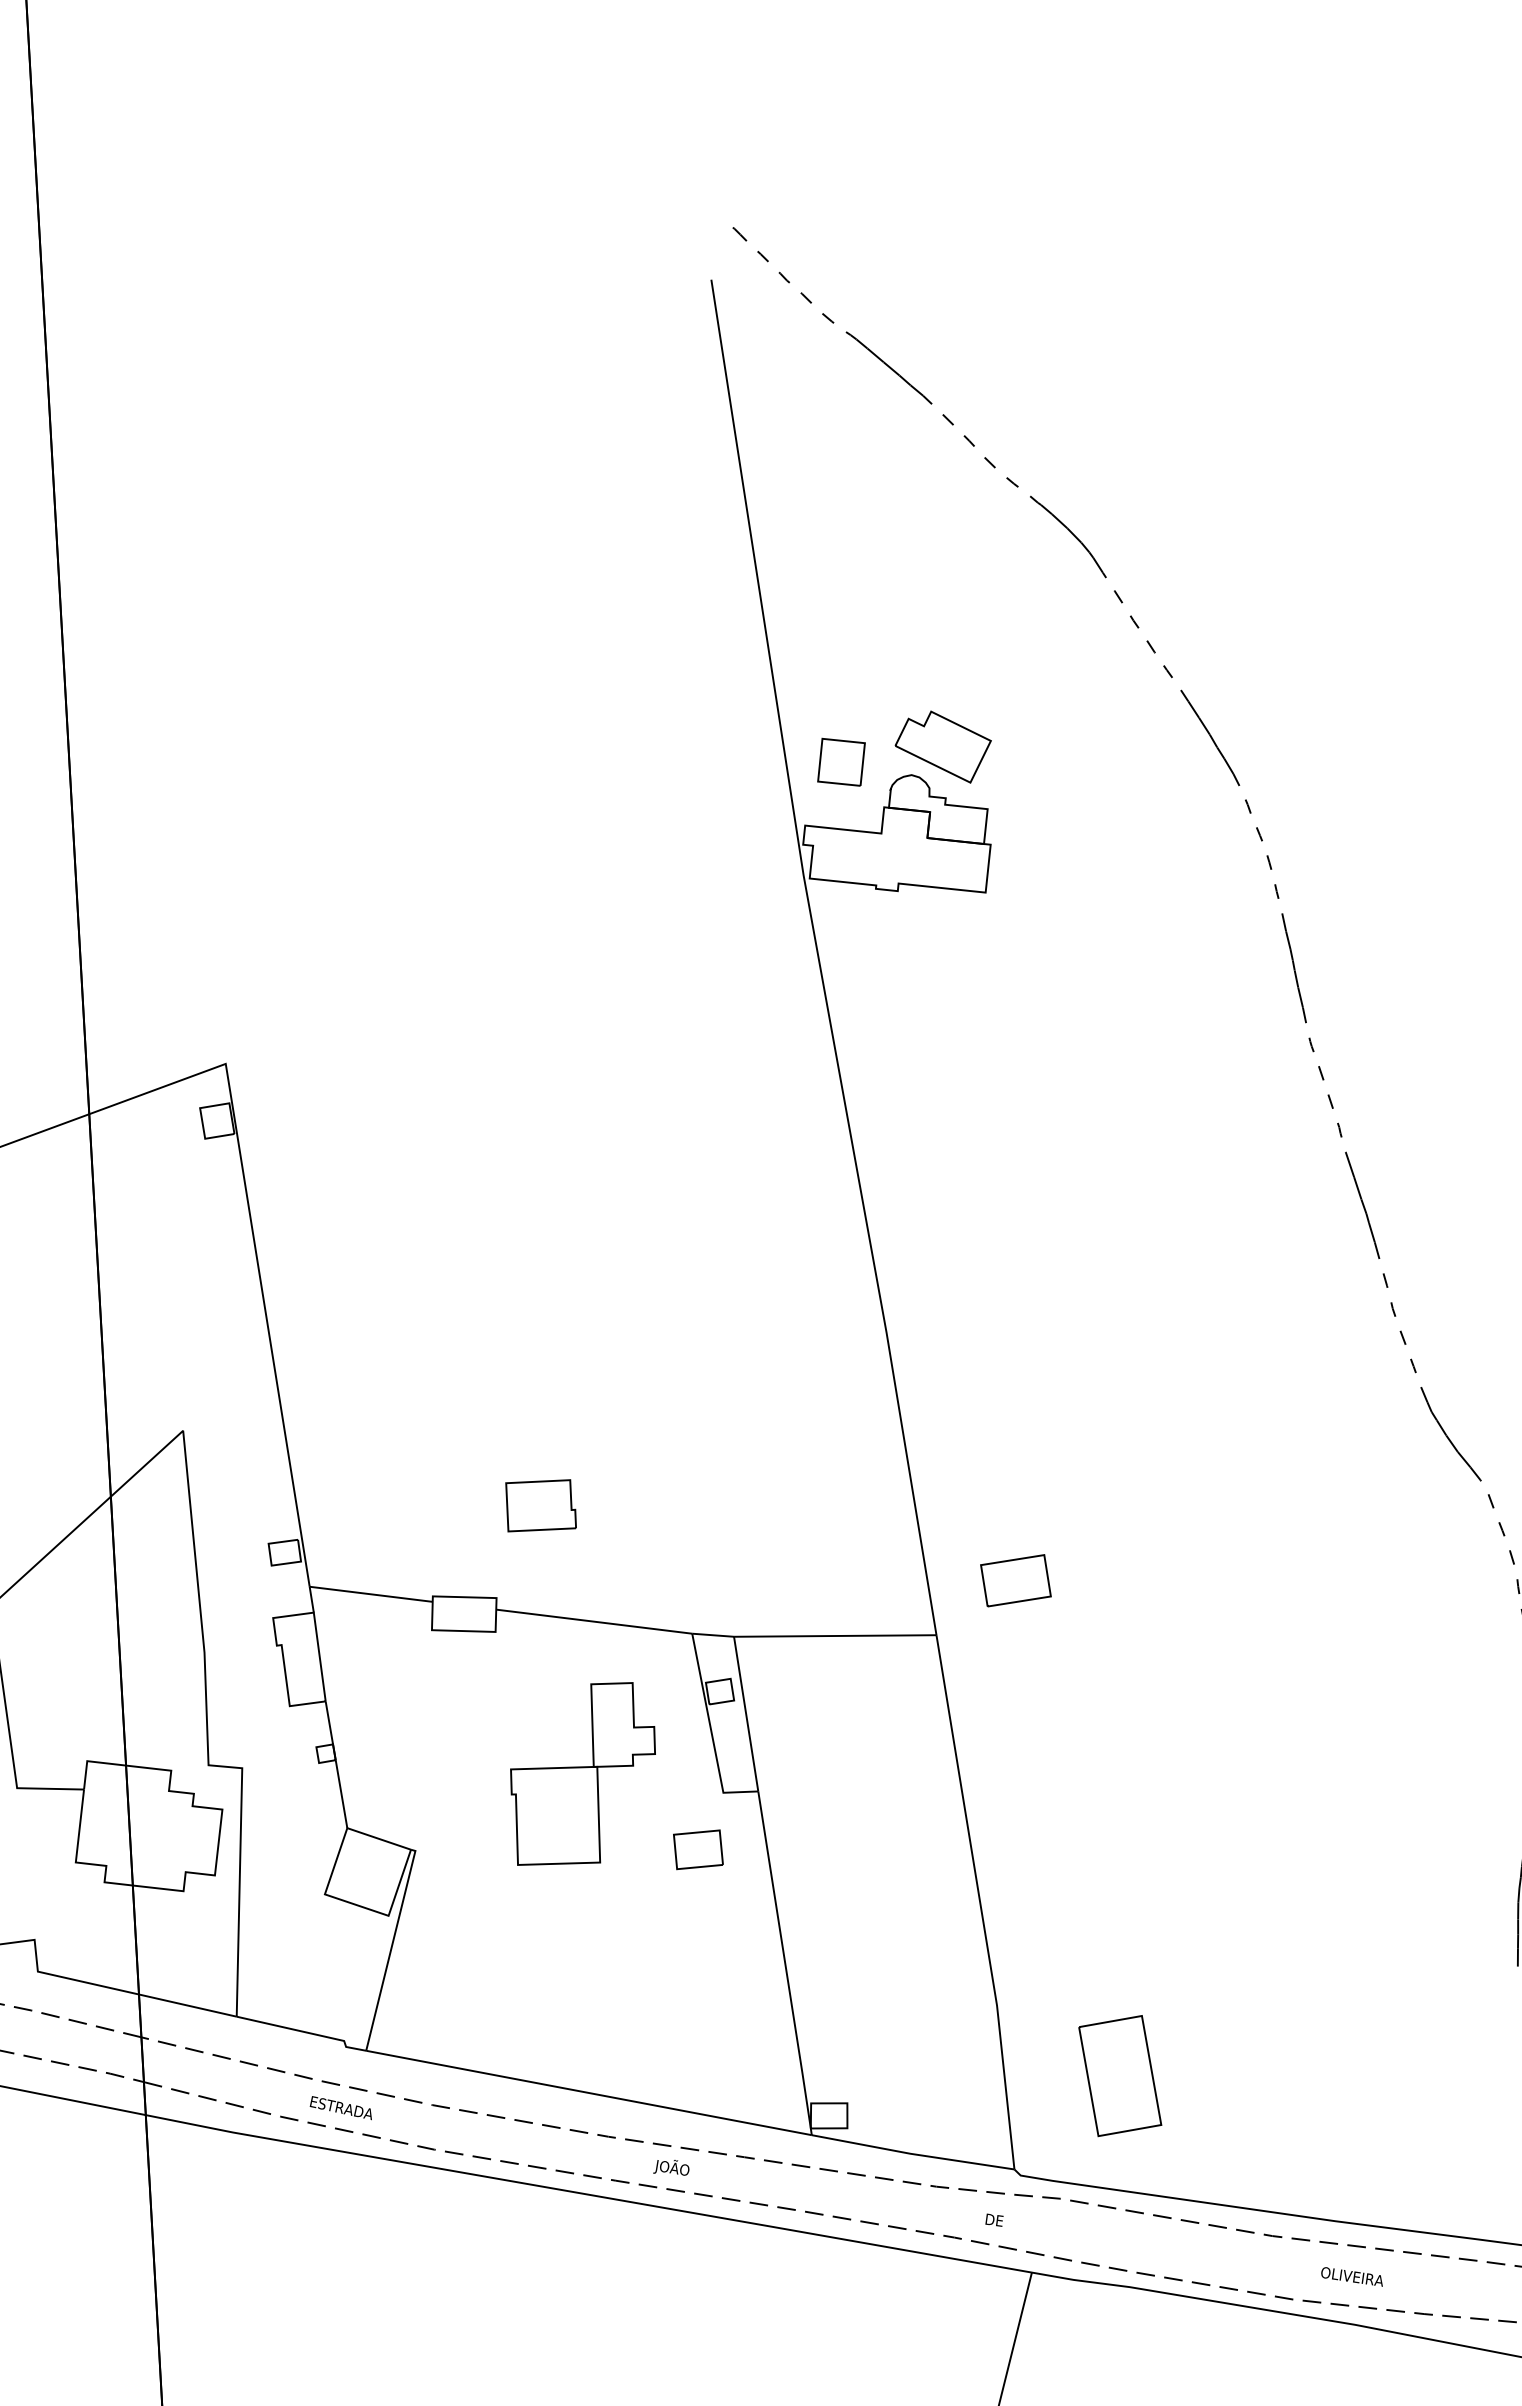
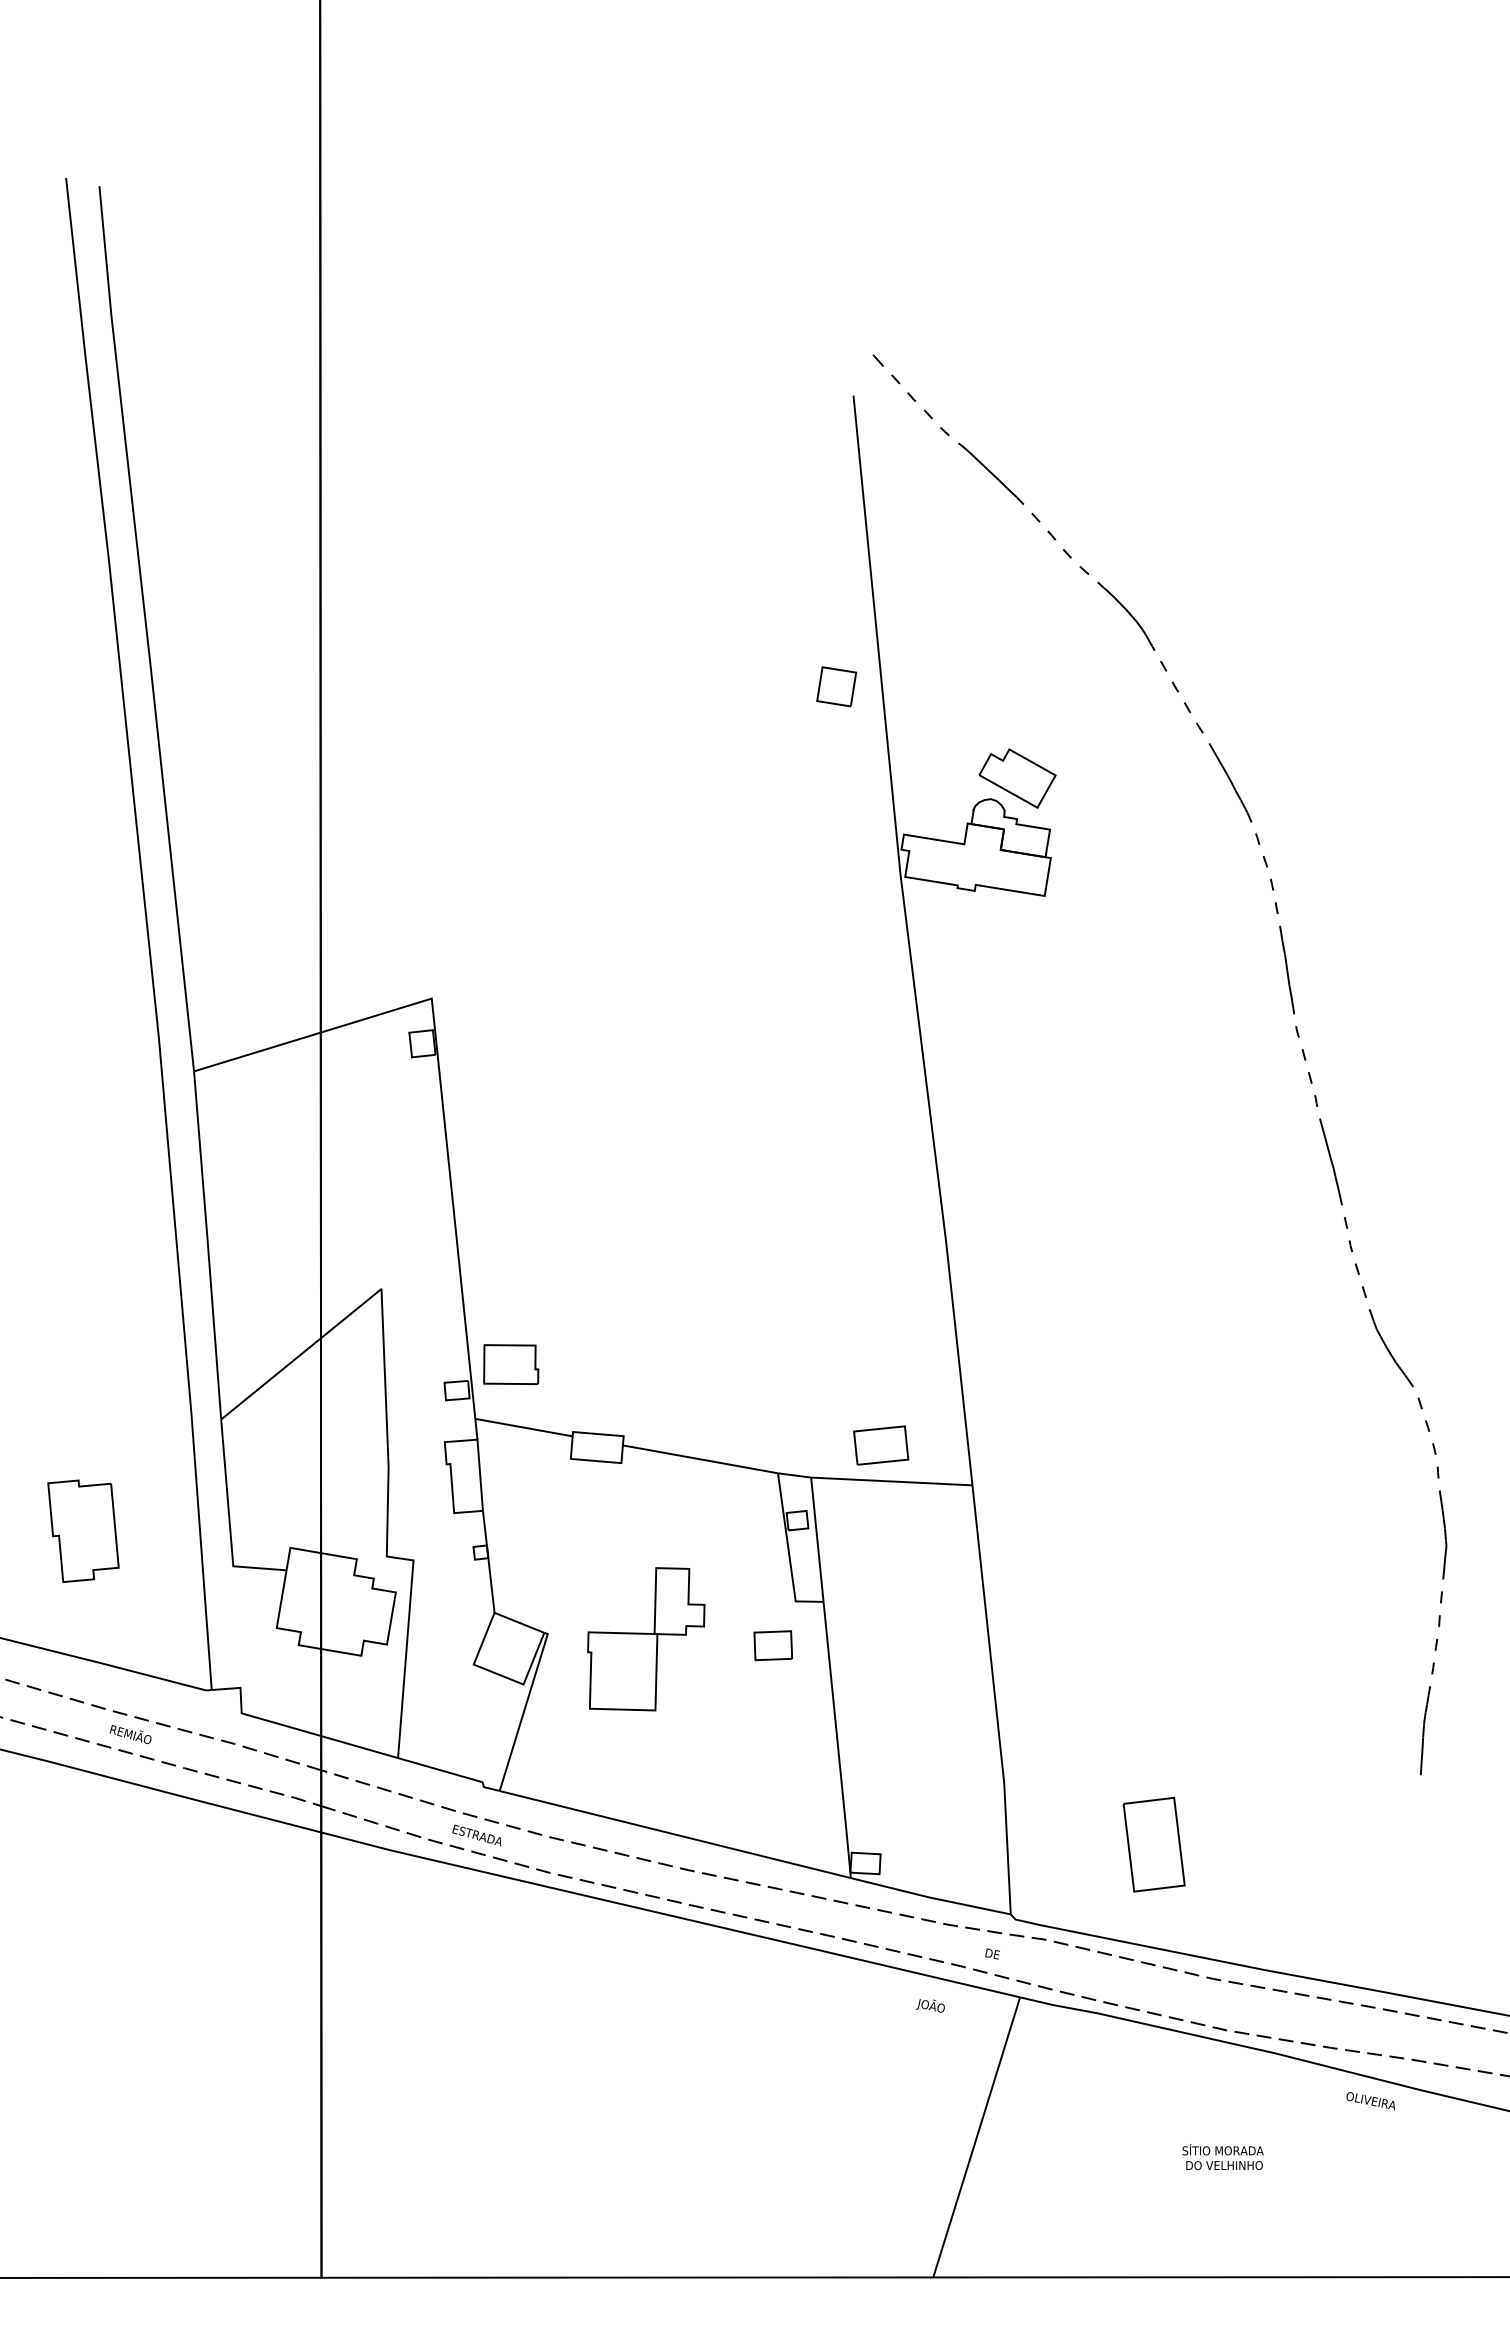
part: (841, 761) -> (836, 686), moved
part: (541, 1505) -> (511, 1364), moved
part: (1016, 1580) -> (881, 1445), moved
part: (584, 1774) -> (646, 1639), moved
part: (1119, 2075) -> (1153, 1844), moved
text: (671, 2167) -> (930, 2005), moved
text: (1351, 2277) -> (1370, 2101), moved

